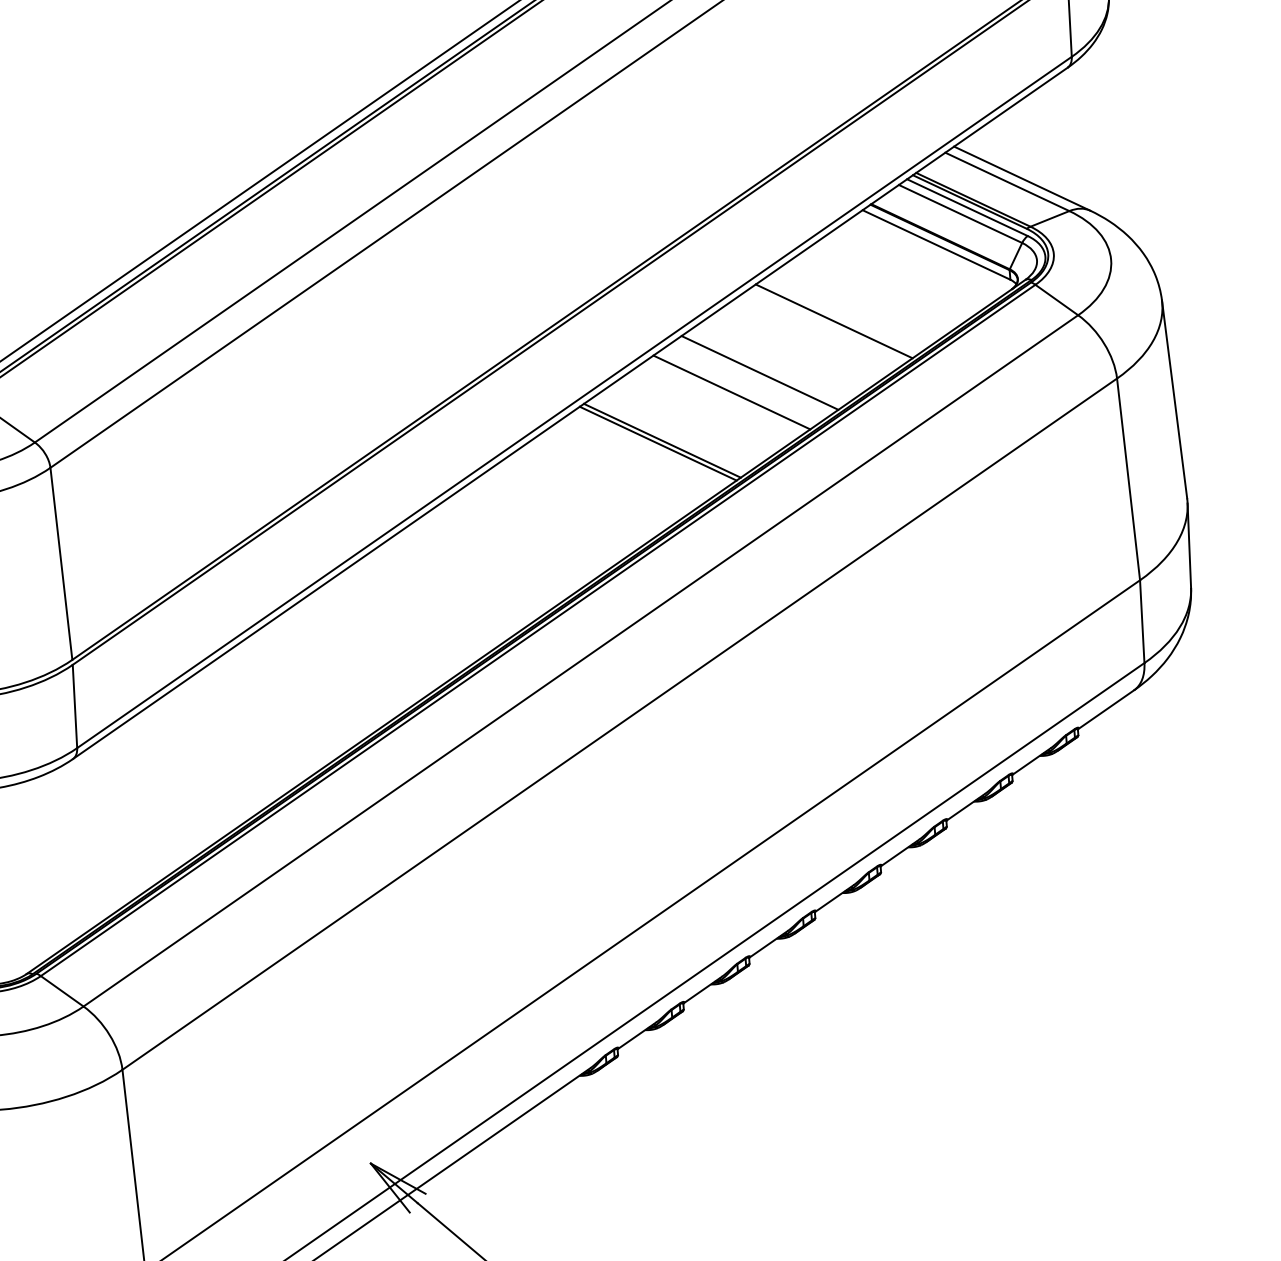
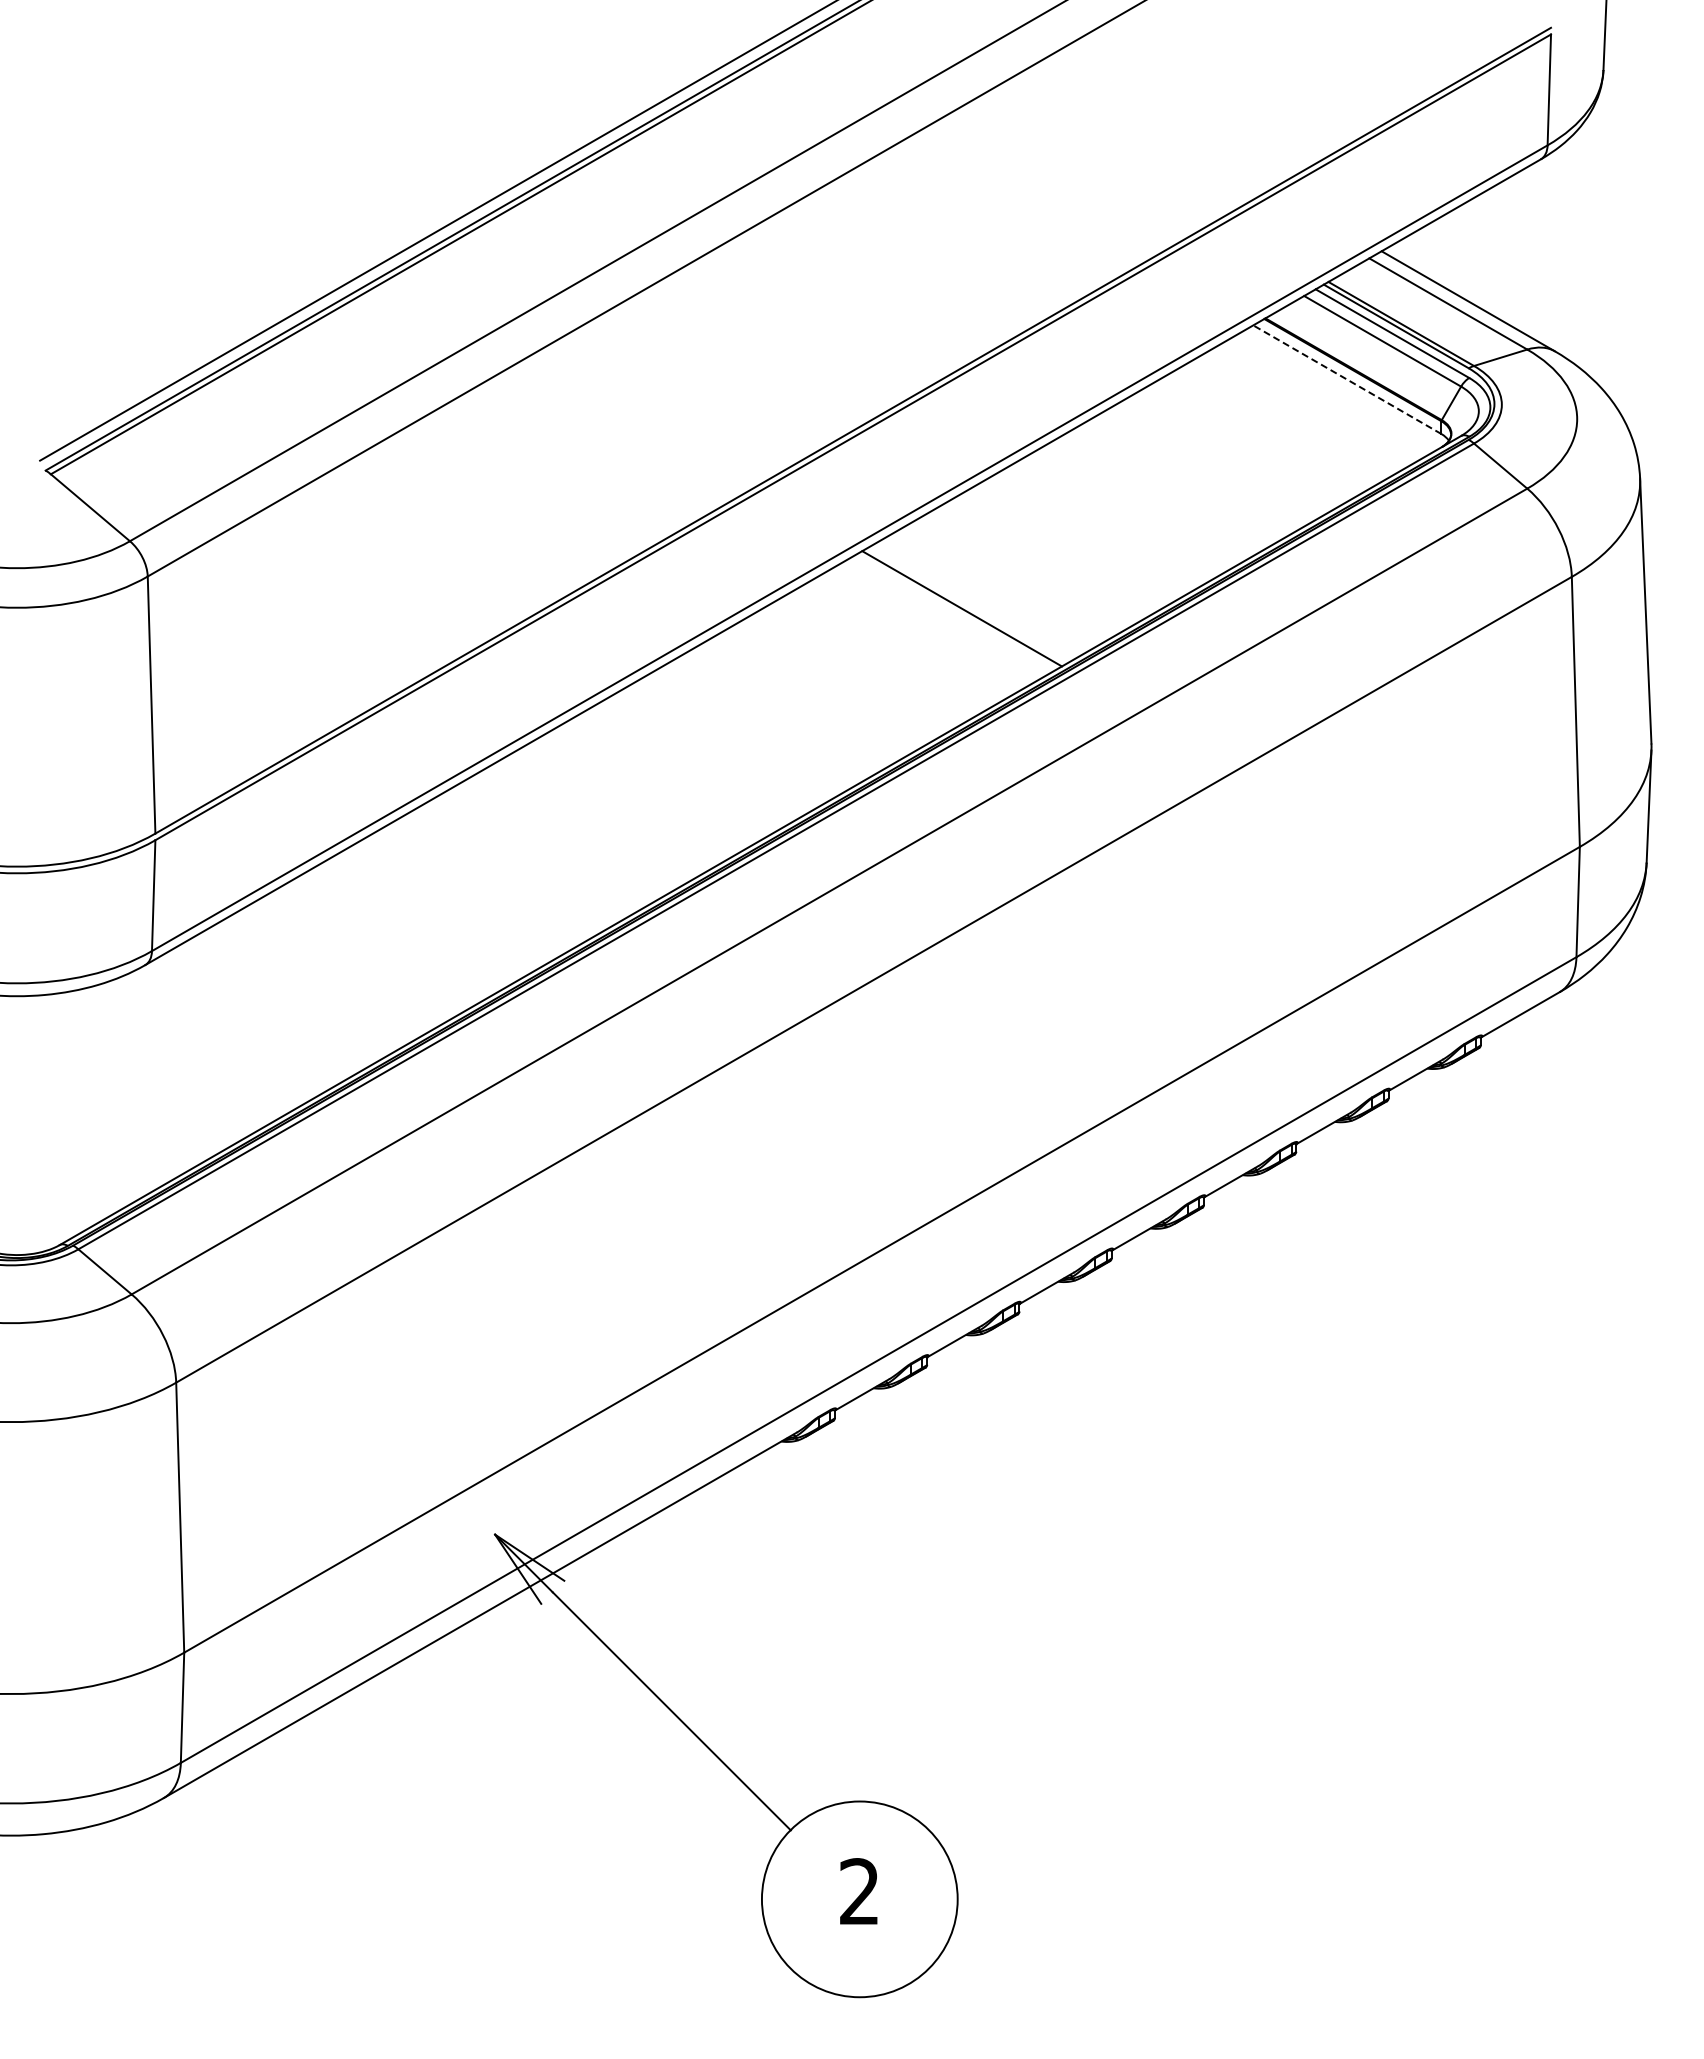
line: (936, 244) -> (1347, 379), solid -> dashed
line: (834, 321) -> (1203, 469), removed
line: (759, 372) -> (1098, 529), removed
line: (731, 392) -> (1059, 552), removed
line: (658, 443) -> (956, 611), removed

